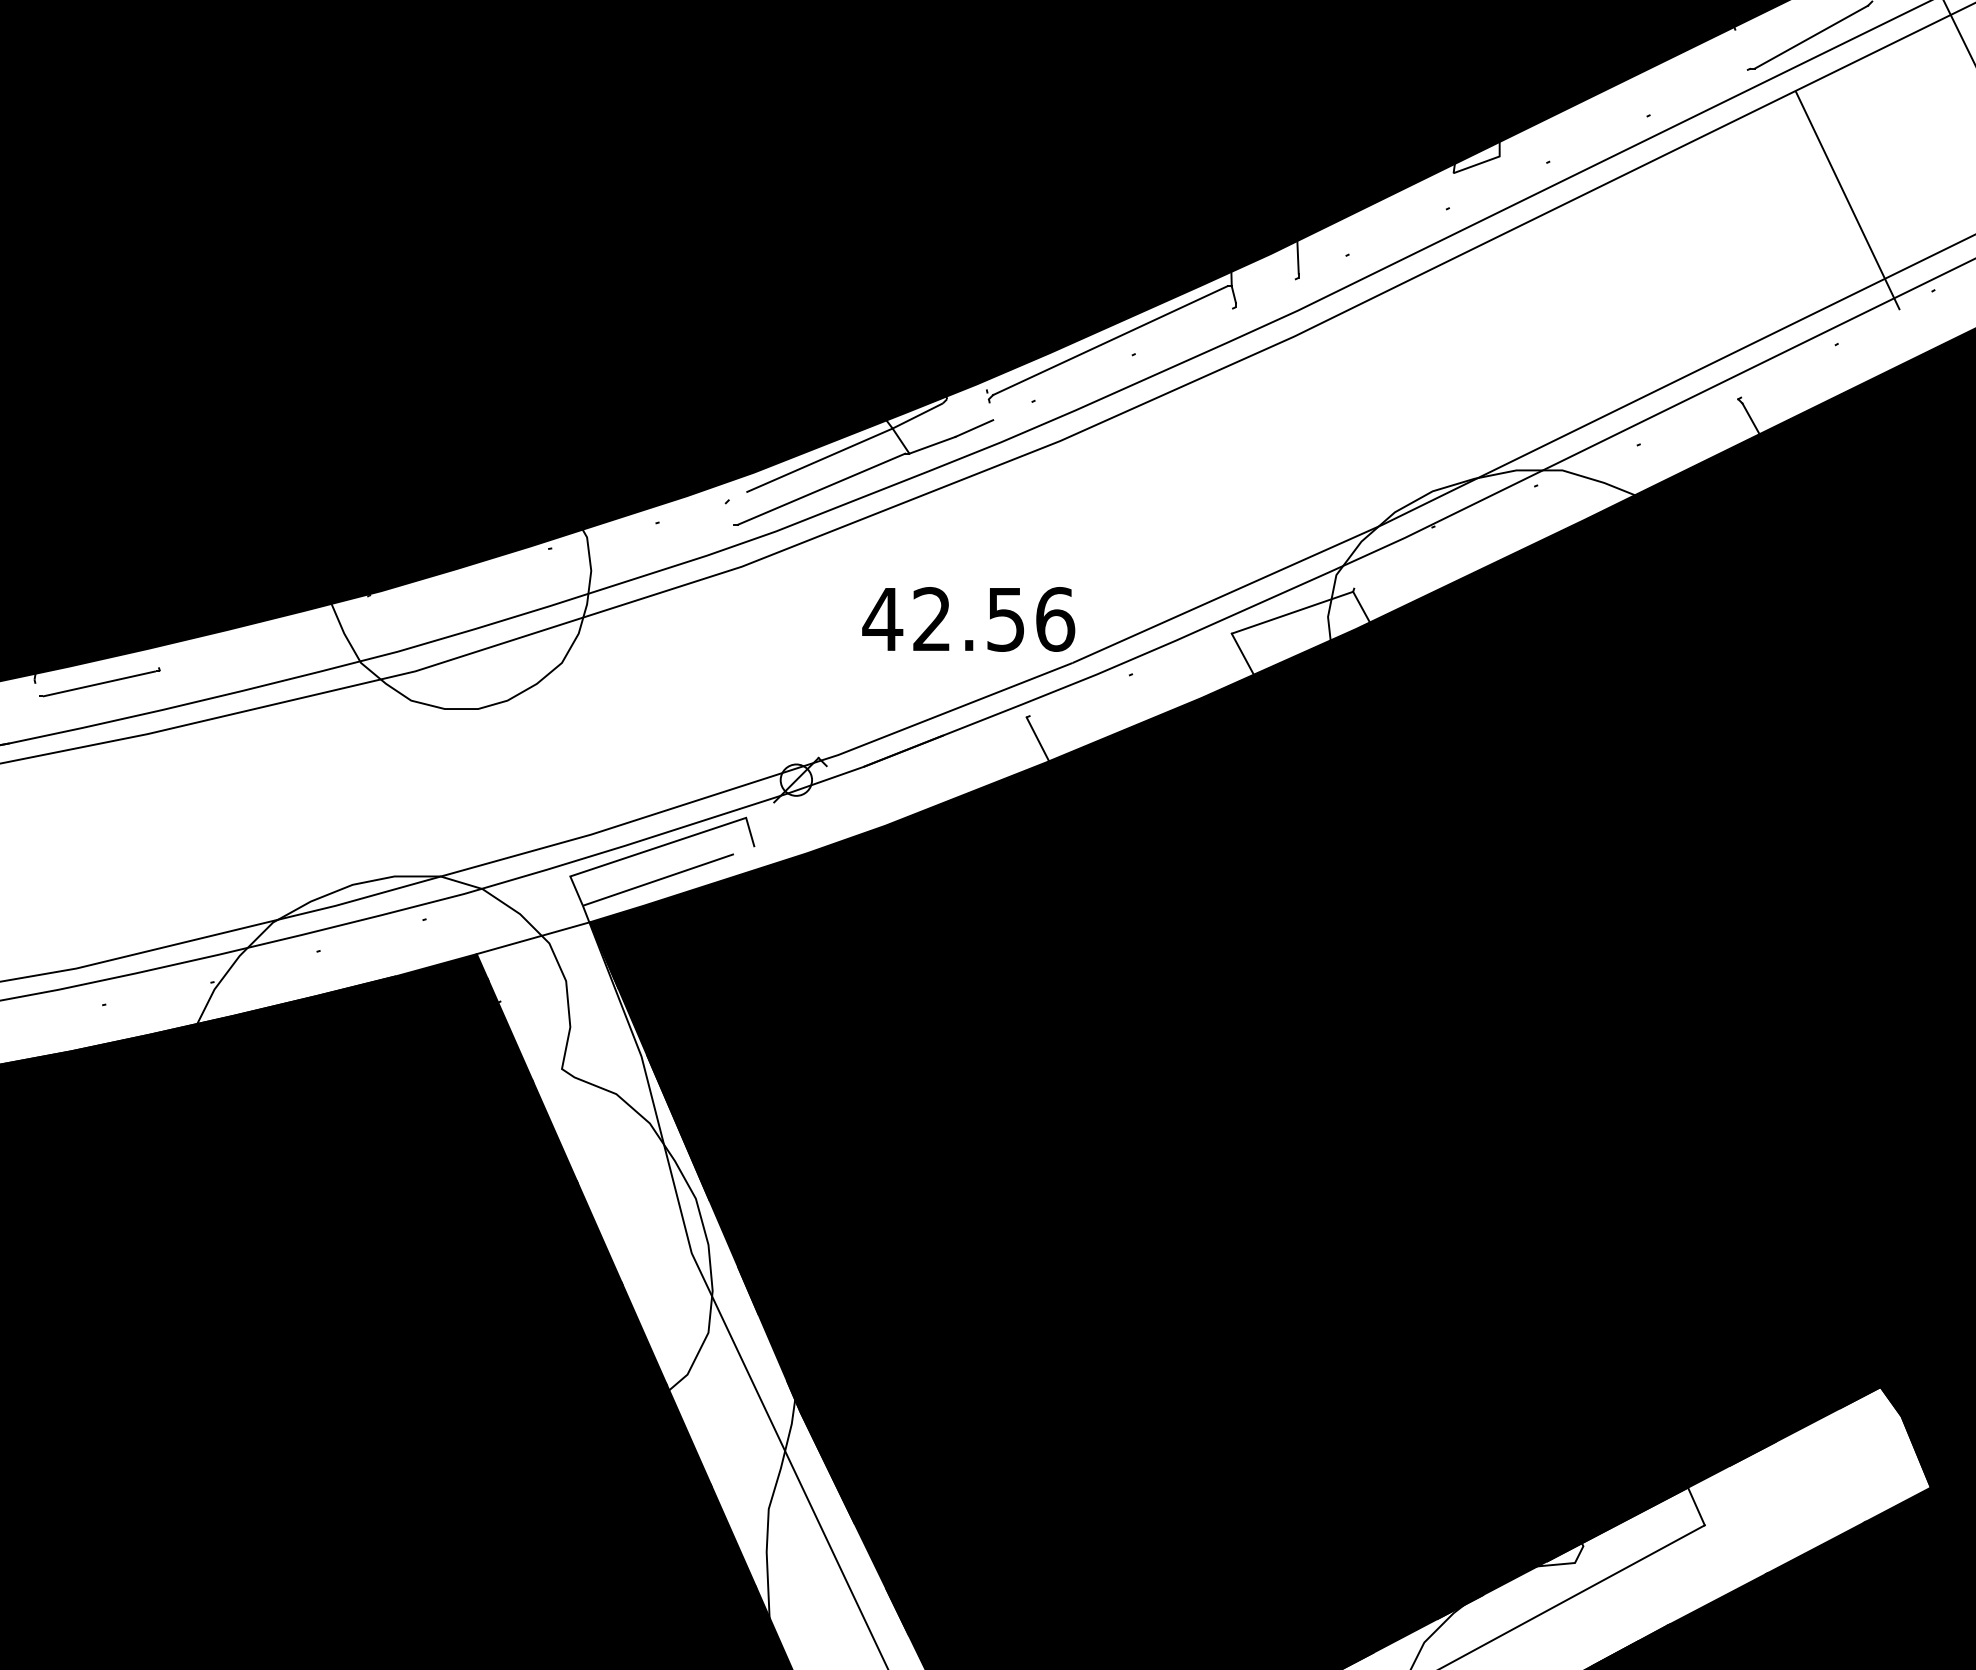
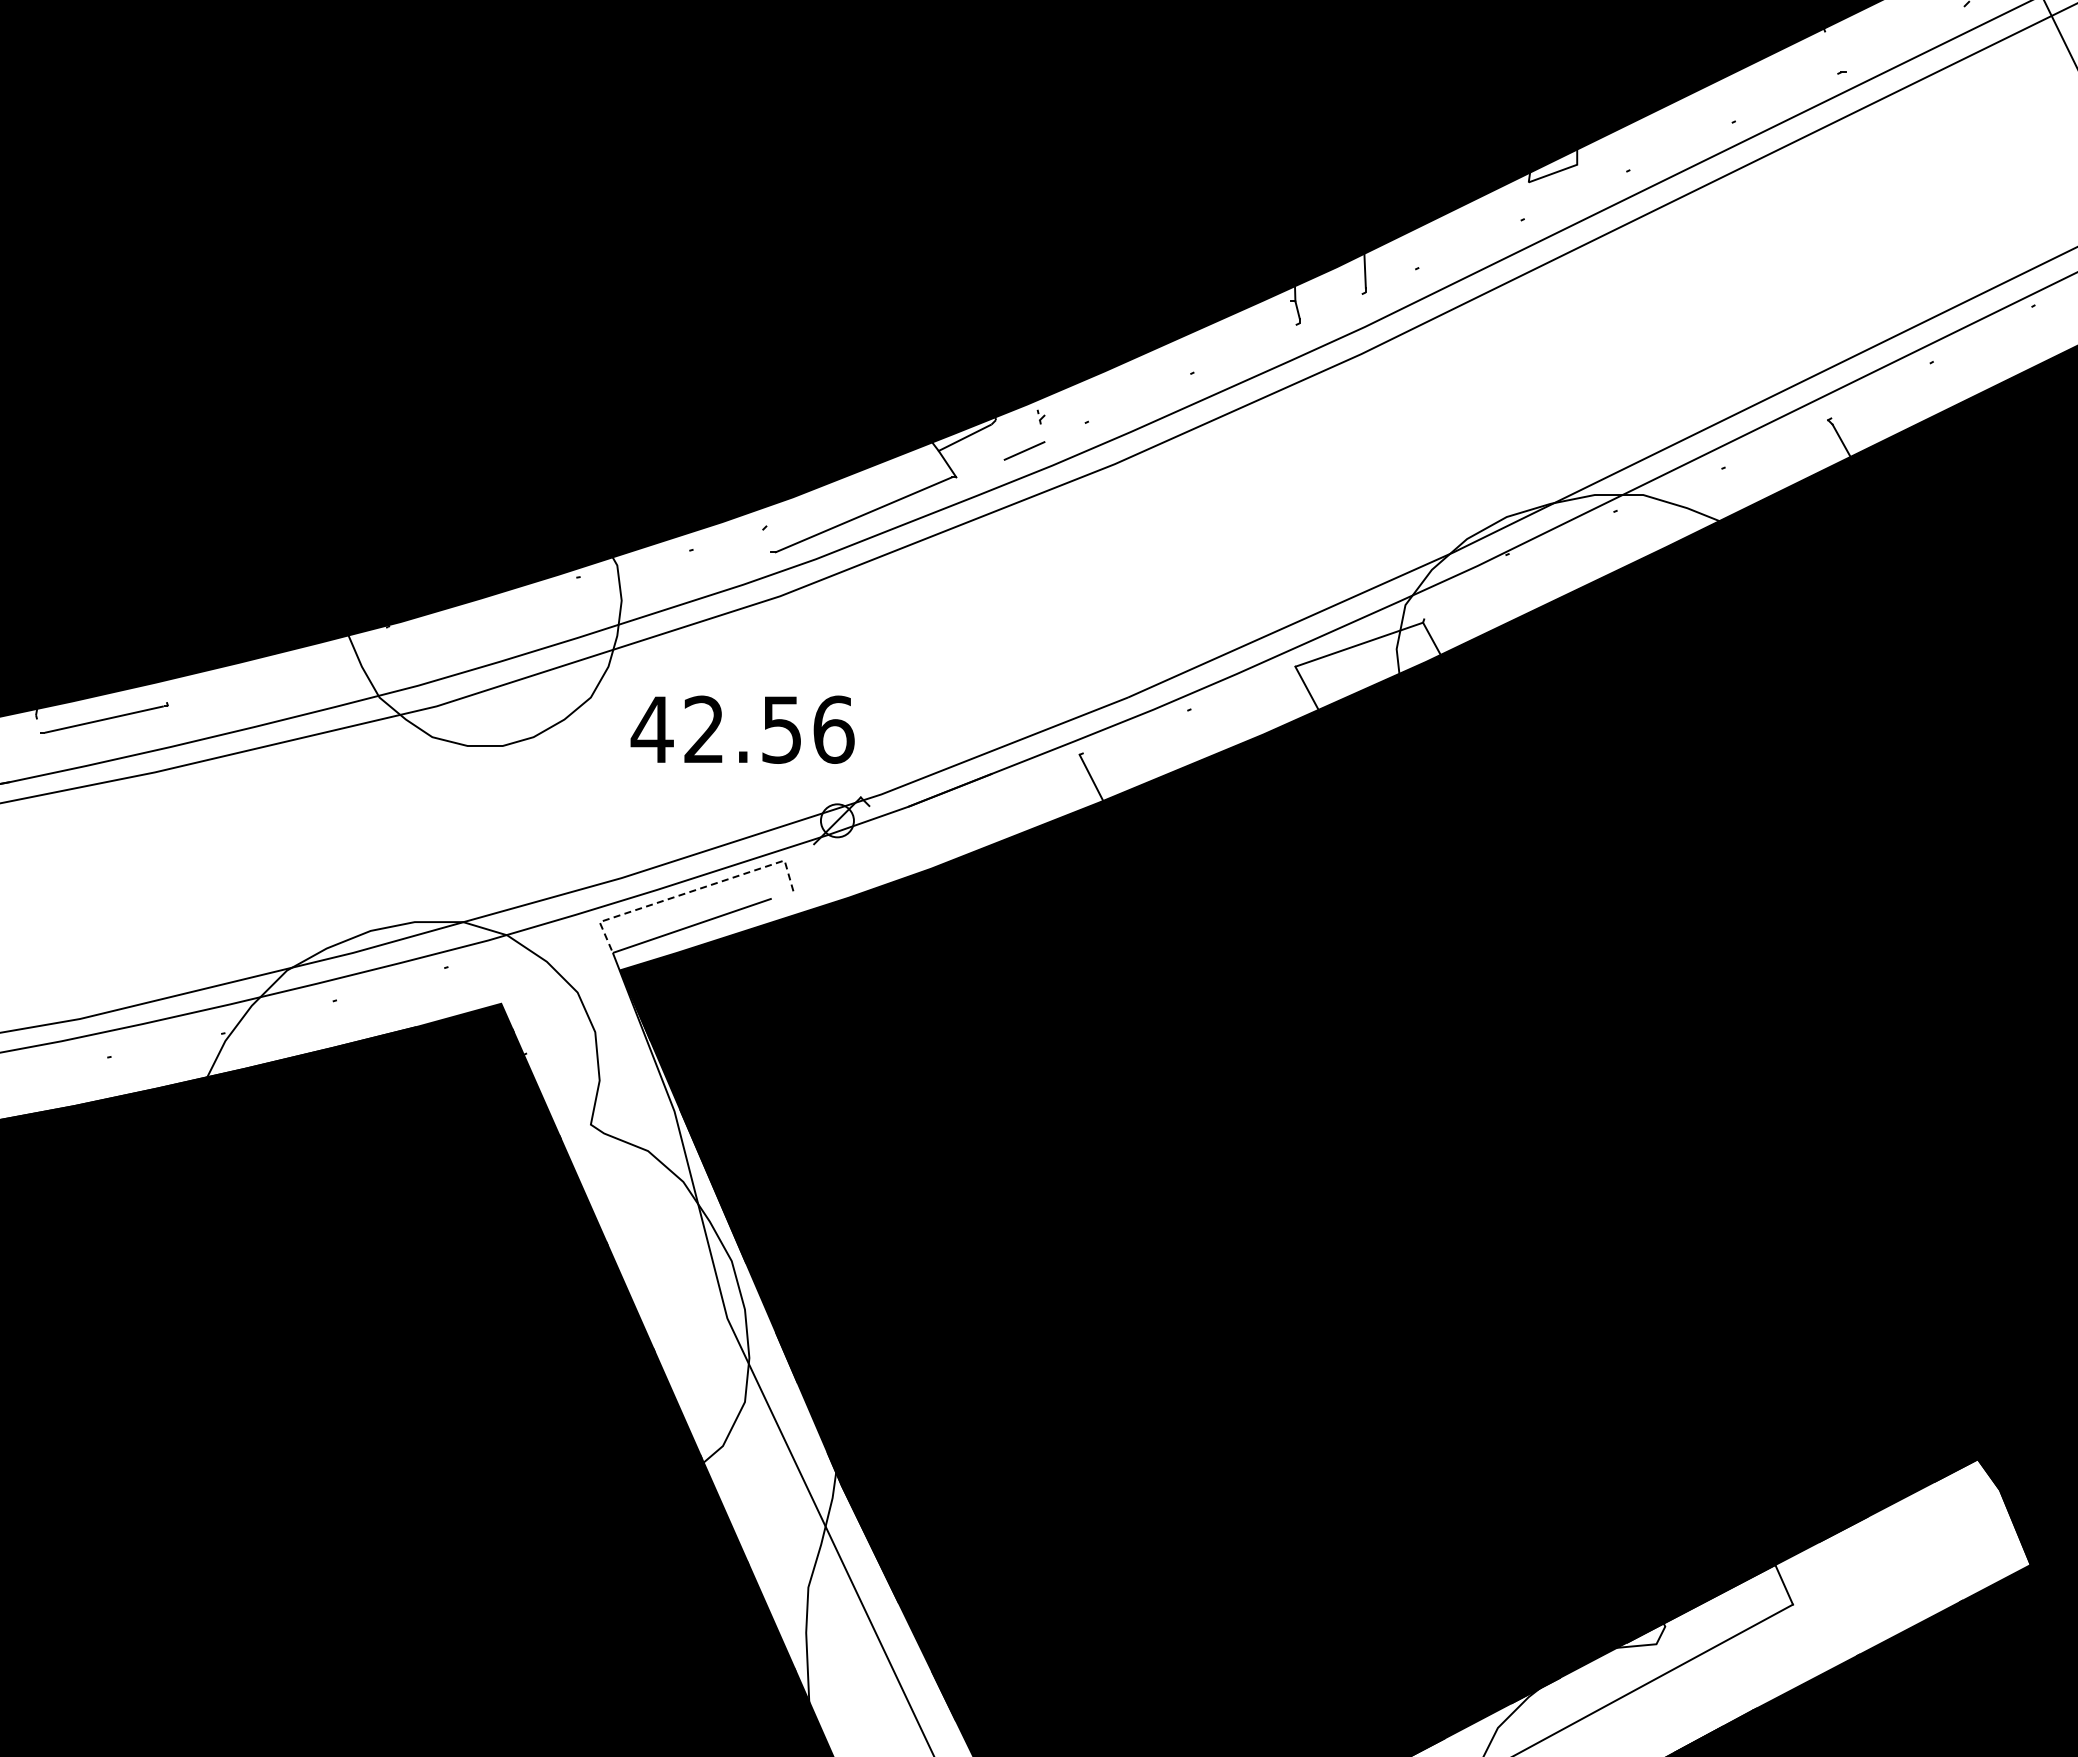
line: (1810, 37) -> (1904, 39), removed
line: (1846, 199) -> (1942, 210), removed
line: (1110, 340) -> (1167, 358), removed
line: (932, 445) -> (980, 468), removed
line: (810, 463) -> (852, 487), removed
text: (968, 619) -> (742, 729), moved
line: (657, 847) -> (691, 891), solid -> dashed
line: (533, 937) -> (560, 986), removed

